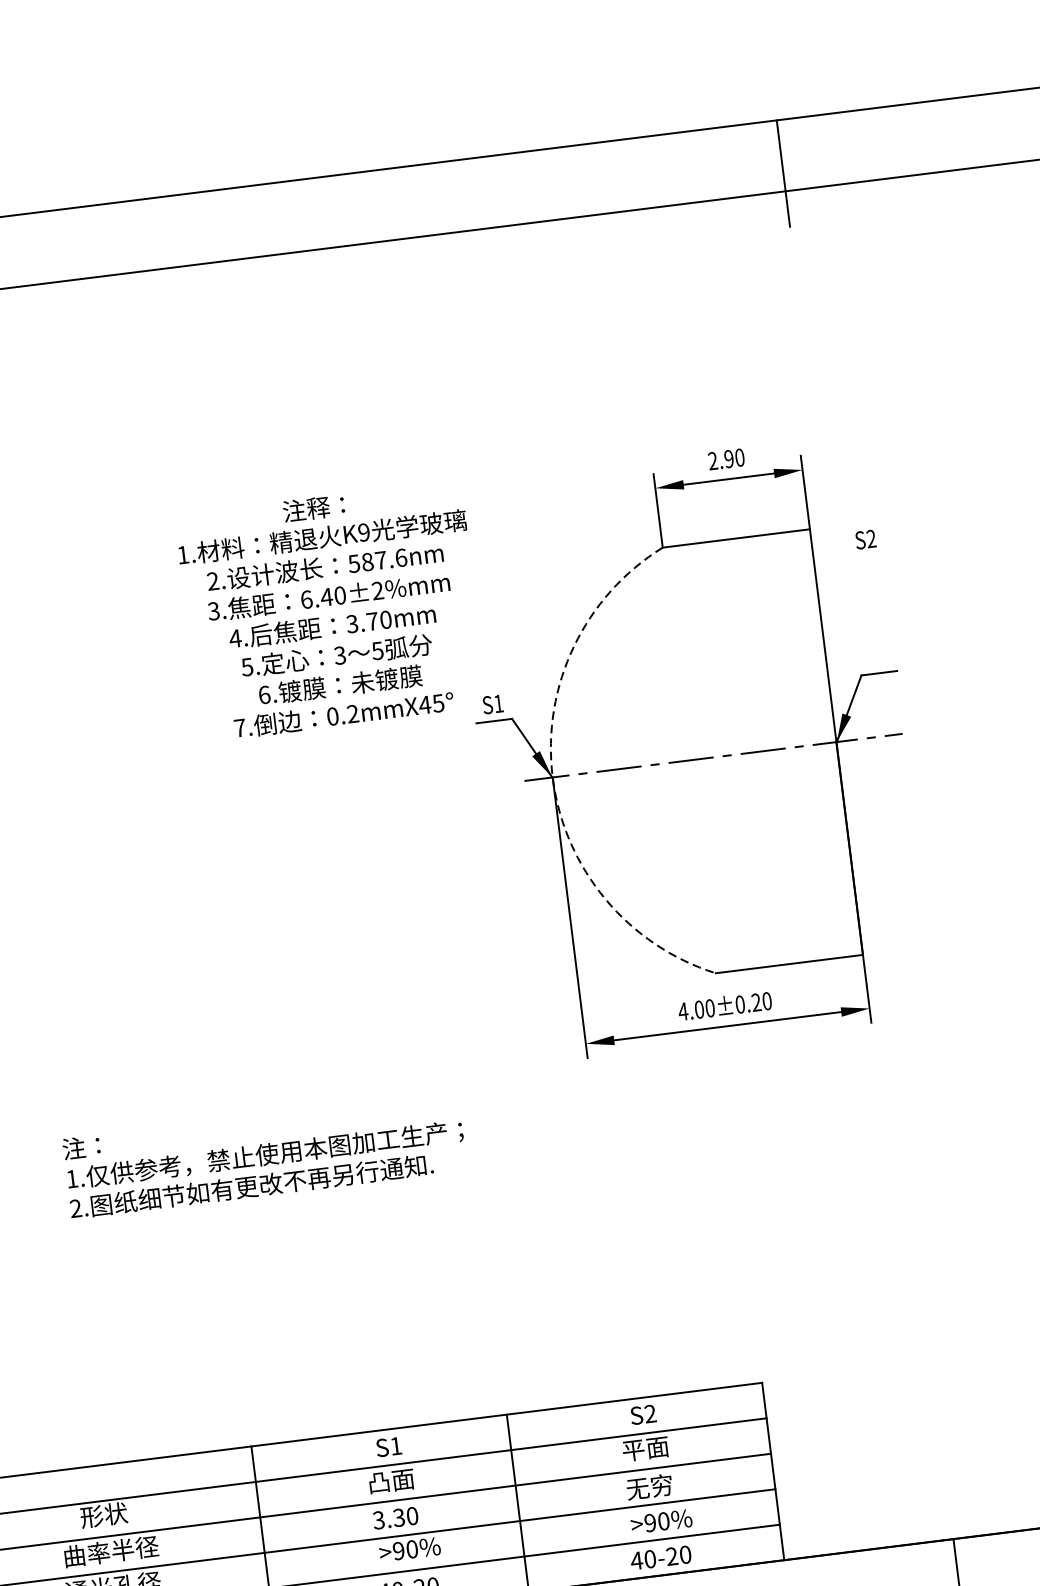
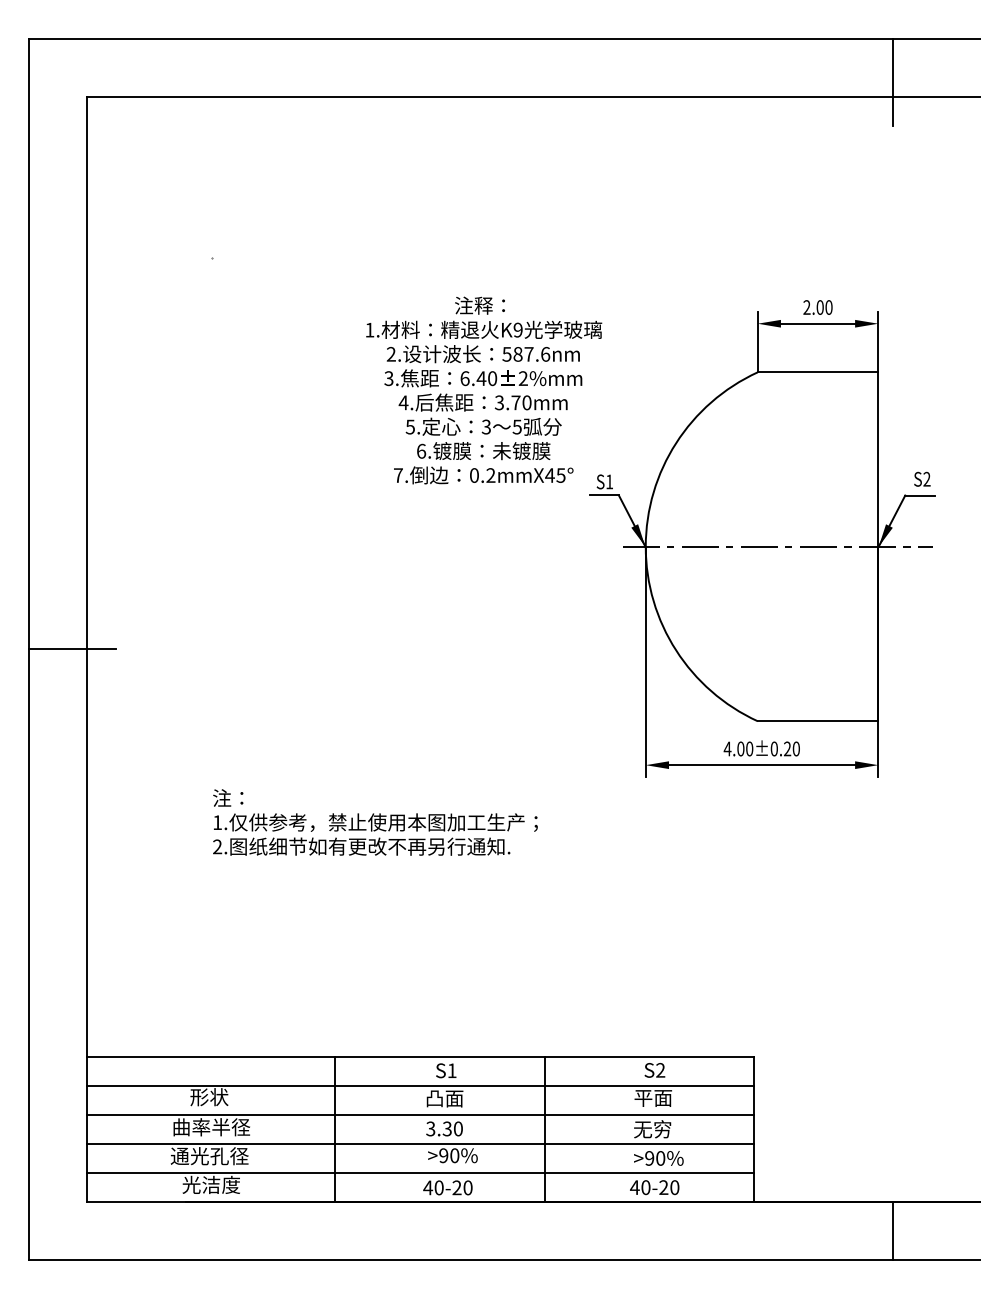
text: (728, 459) -> (819, 307), 2.90 -> 2.00
text: (865, 538) -> (922, 478), moved
arc: (552, 777) -> (645, 546), dashed -> solid

